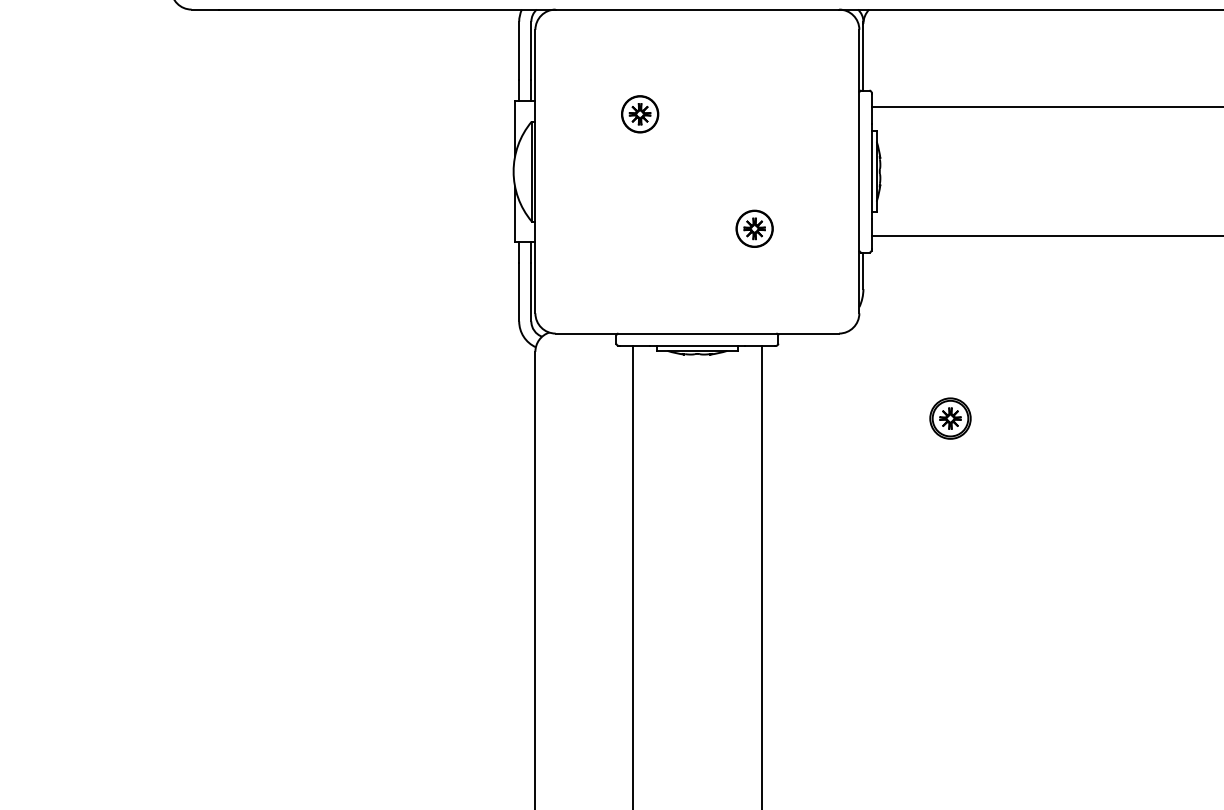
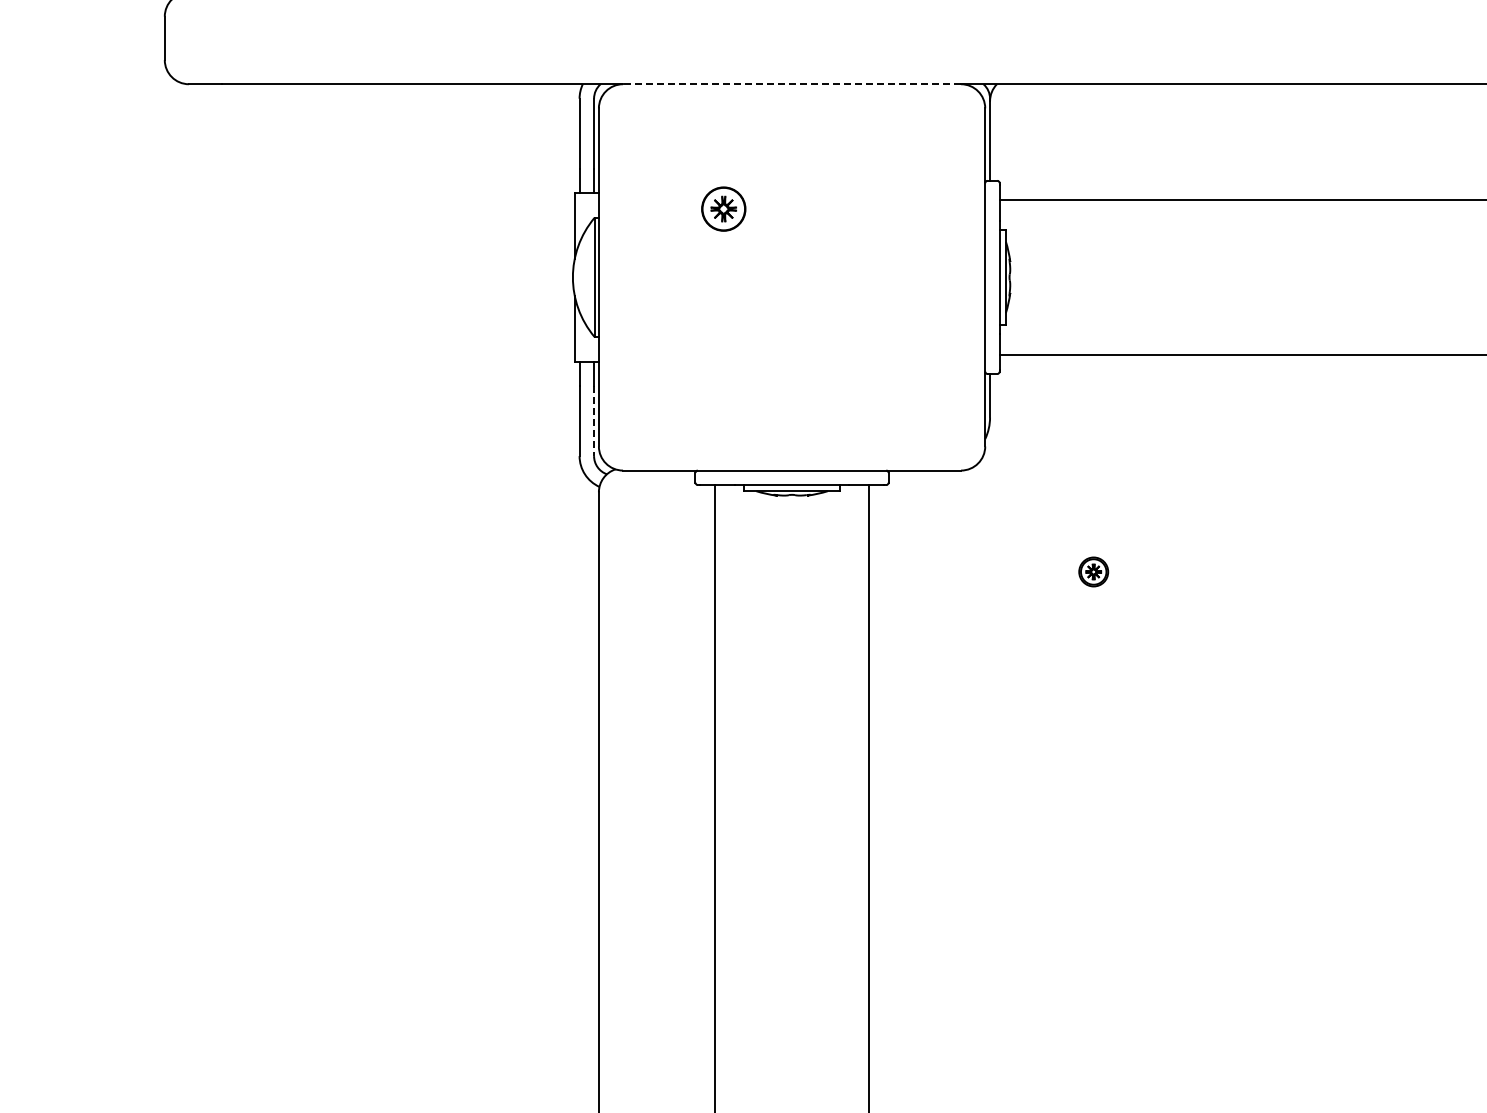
line: (696, 9) -> (791, 84), solid -> dashed
part: (753, 228) -> (859, 345), removed
line: (531, 292) -> (594, 421), solid -> dashed
part: (950, 418) -> (1093, 571), size x0.6

